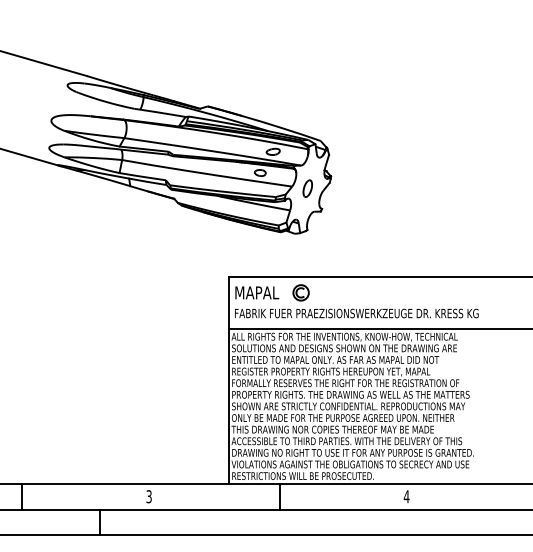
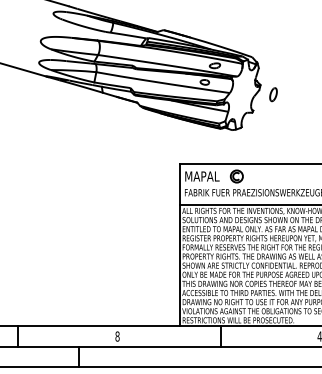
part: (307, 188) -> (273, 94), moved
text: (148, 496) -> (117, 336), 3 -> 8

